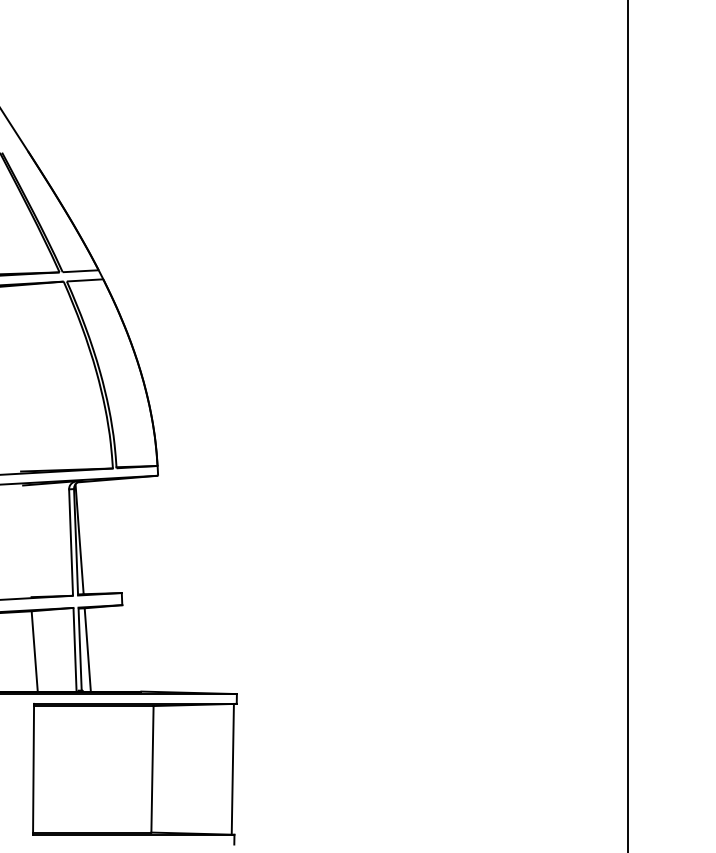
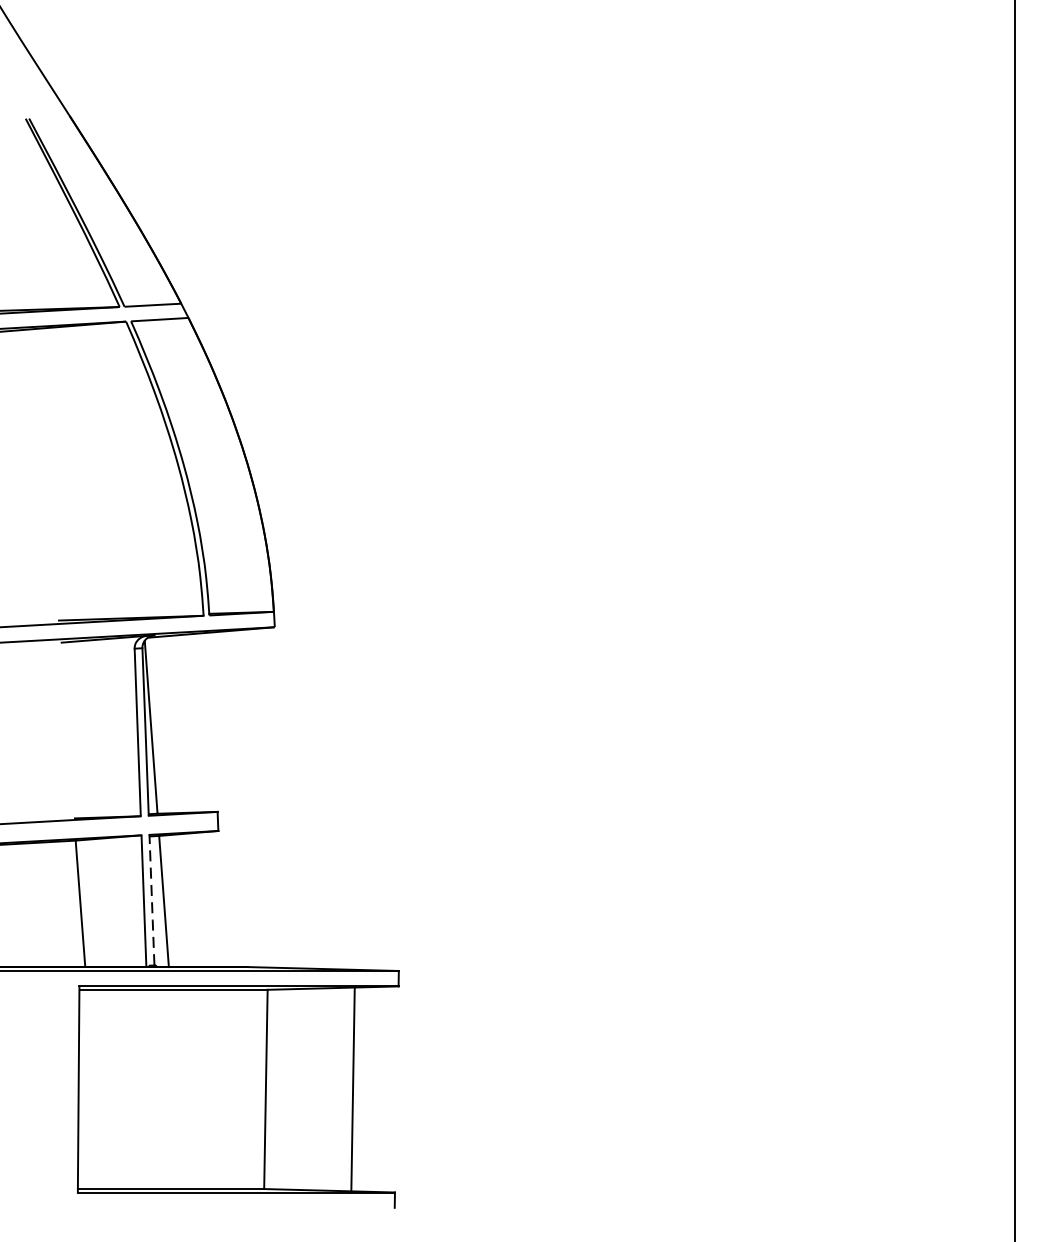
line: (80, 648) -> (152, 899), solid -> dashed
line: (232, 768) -> (352, 1088), moved

